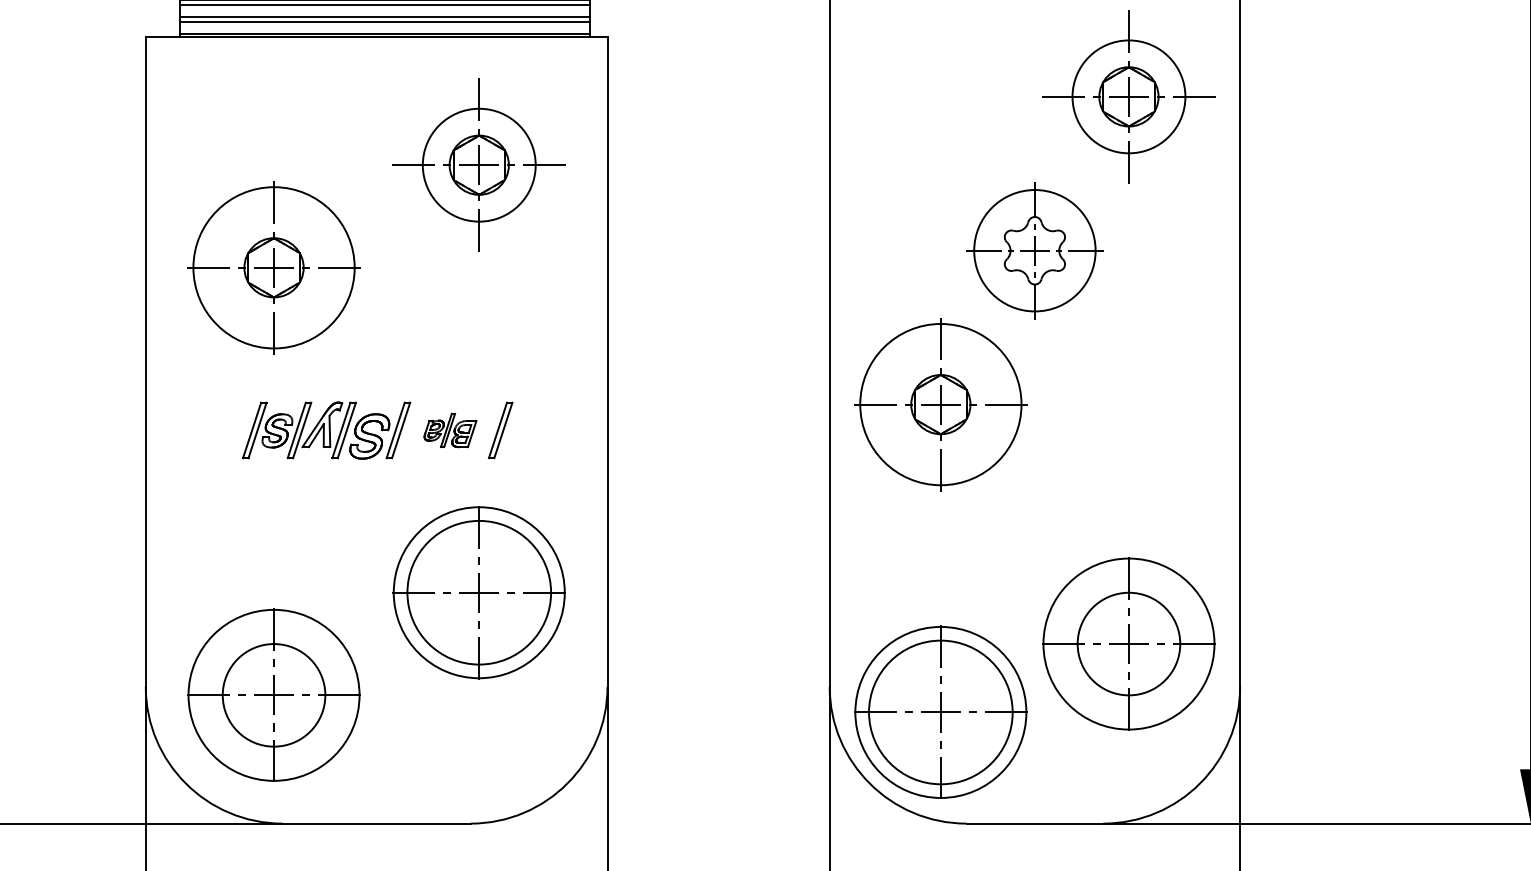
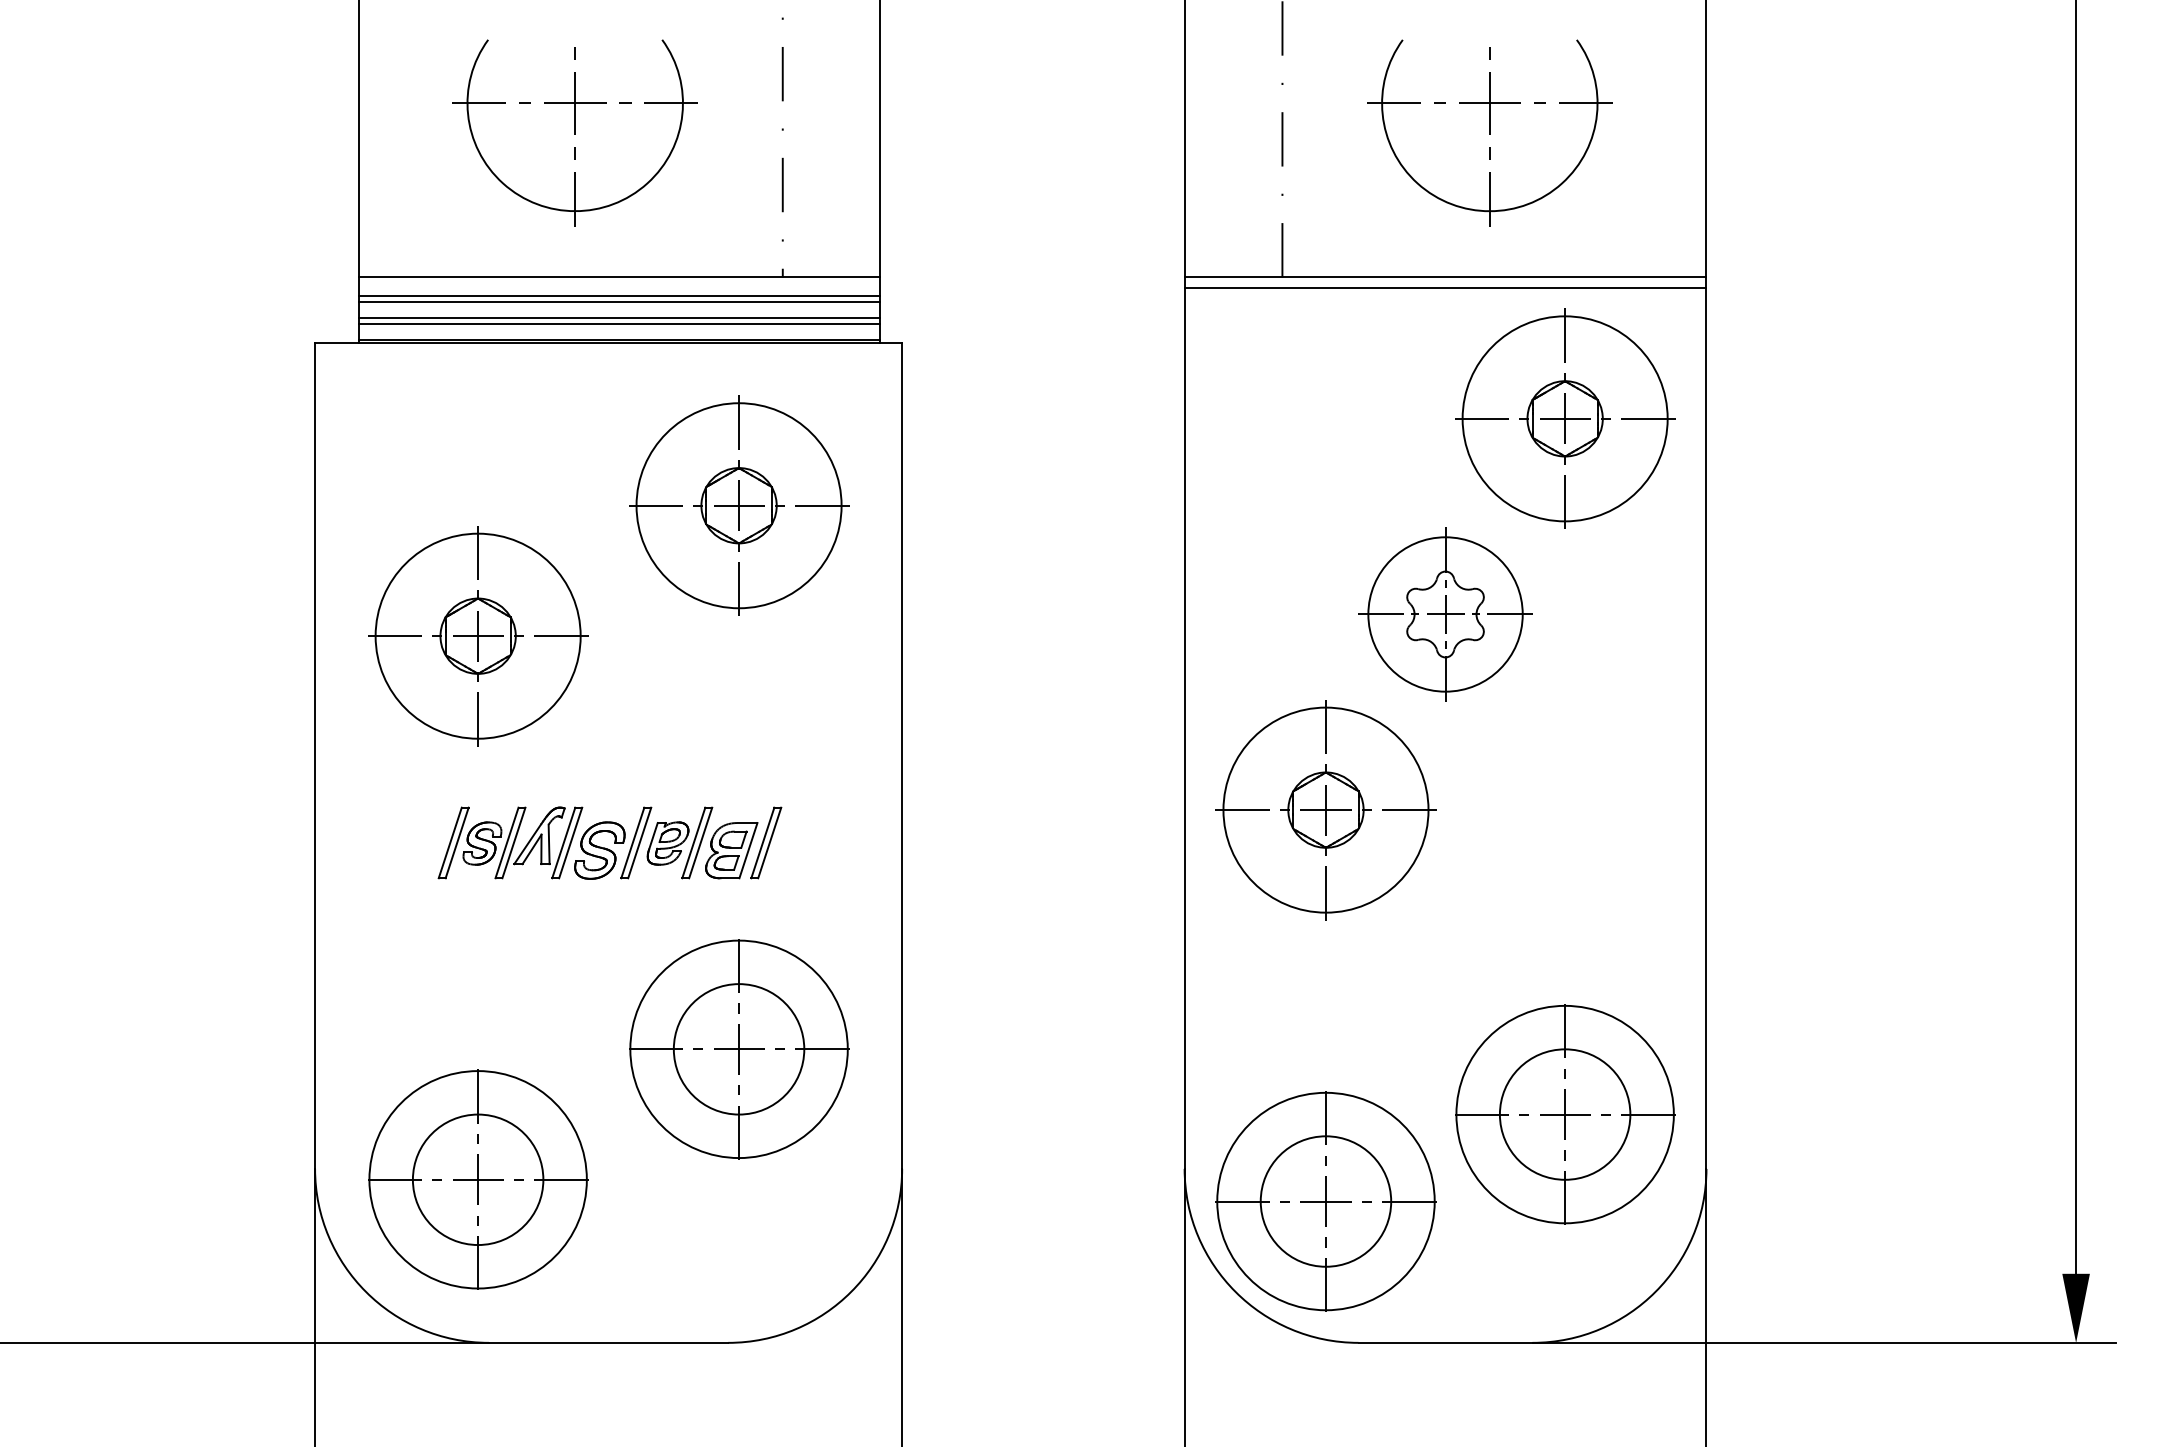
circle: (1128, 96) -> (1564, 418), size x1.43
circle: (478, 165) -> (738, 505), size x1.43
part: (450, 430) -> (702, 842), size x1.67
circle: (478, 592) -> (738, 1049), size x0.71
circle: (940, 712) -> (1325, 1201), size x0.71

